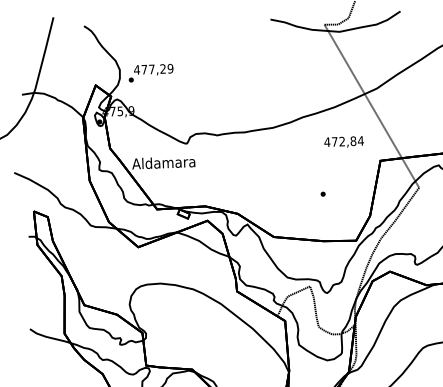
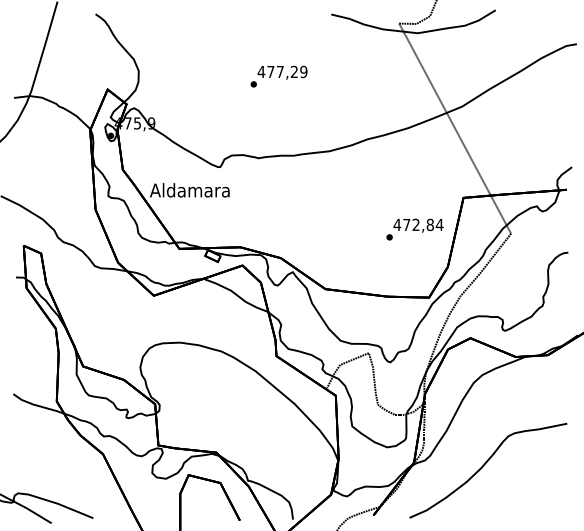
text: (150, 73) -> (278, 76), moved
text: (344, 142) -> (418, 225), moved

